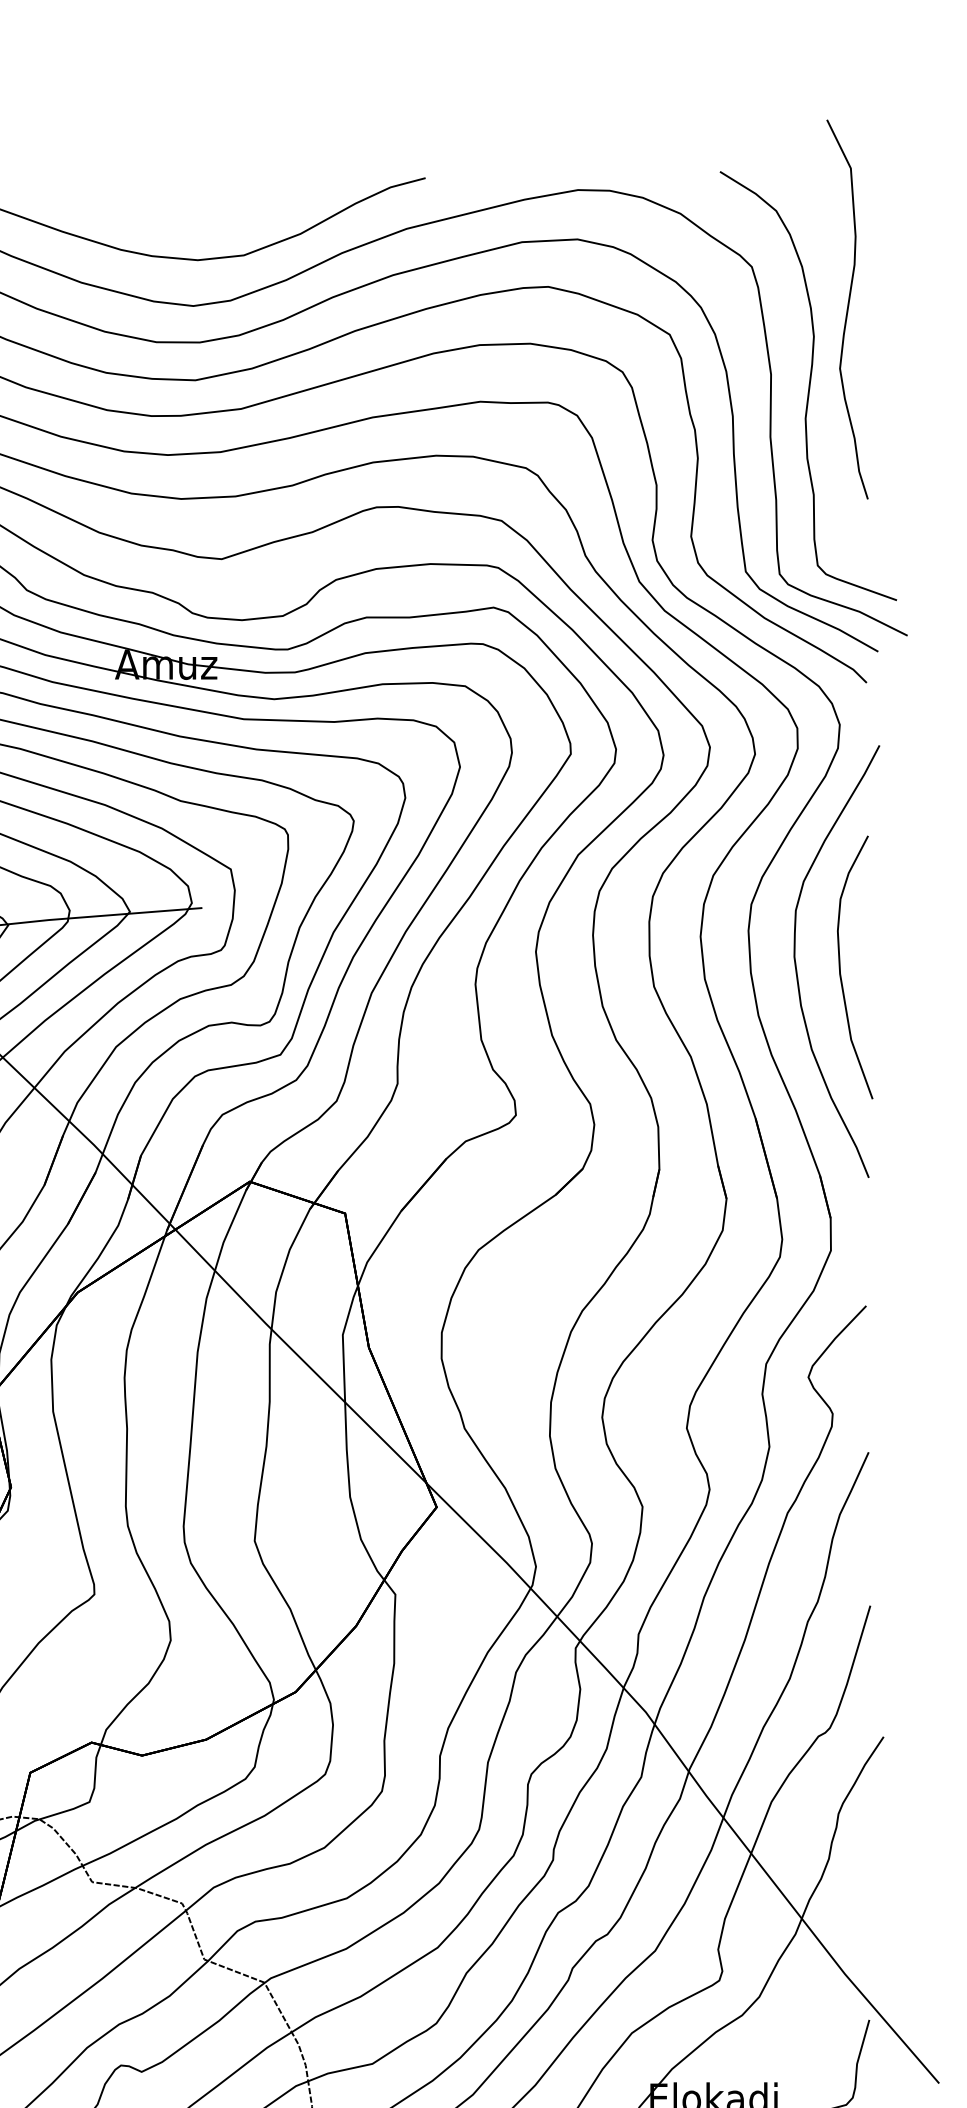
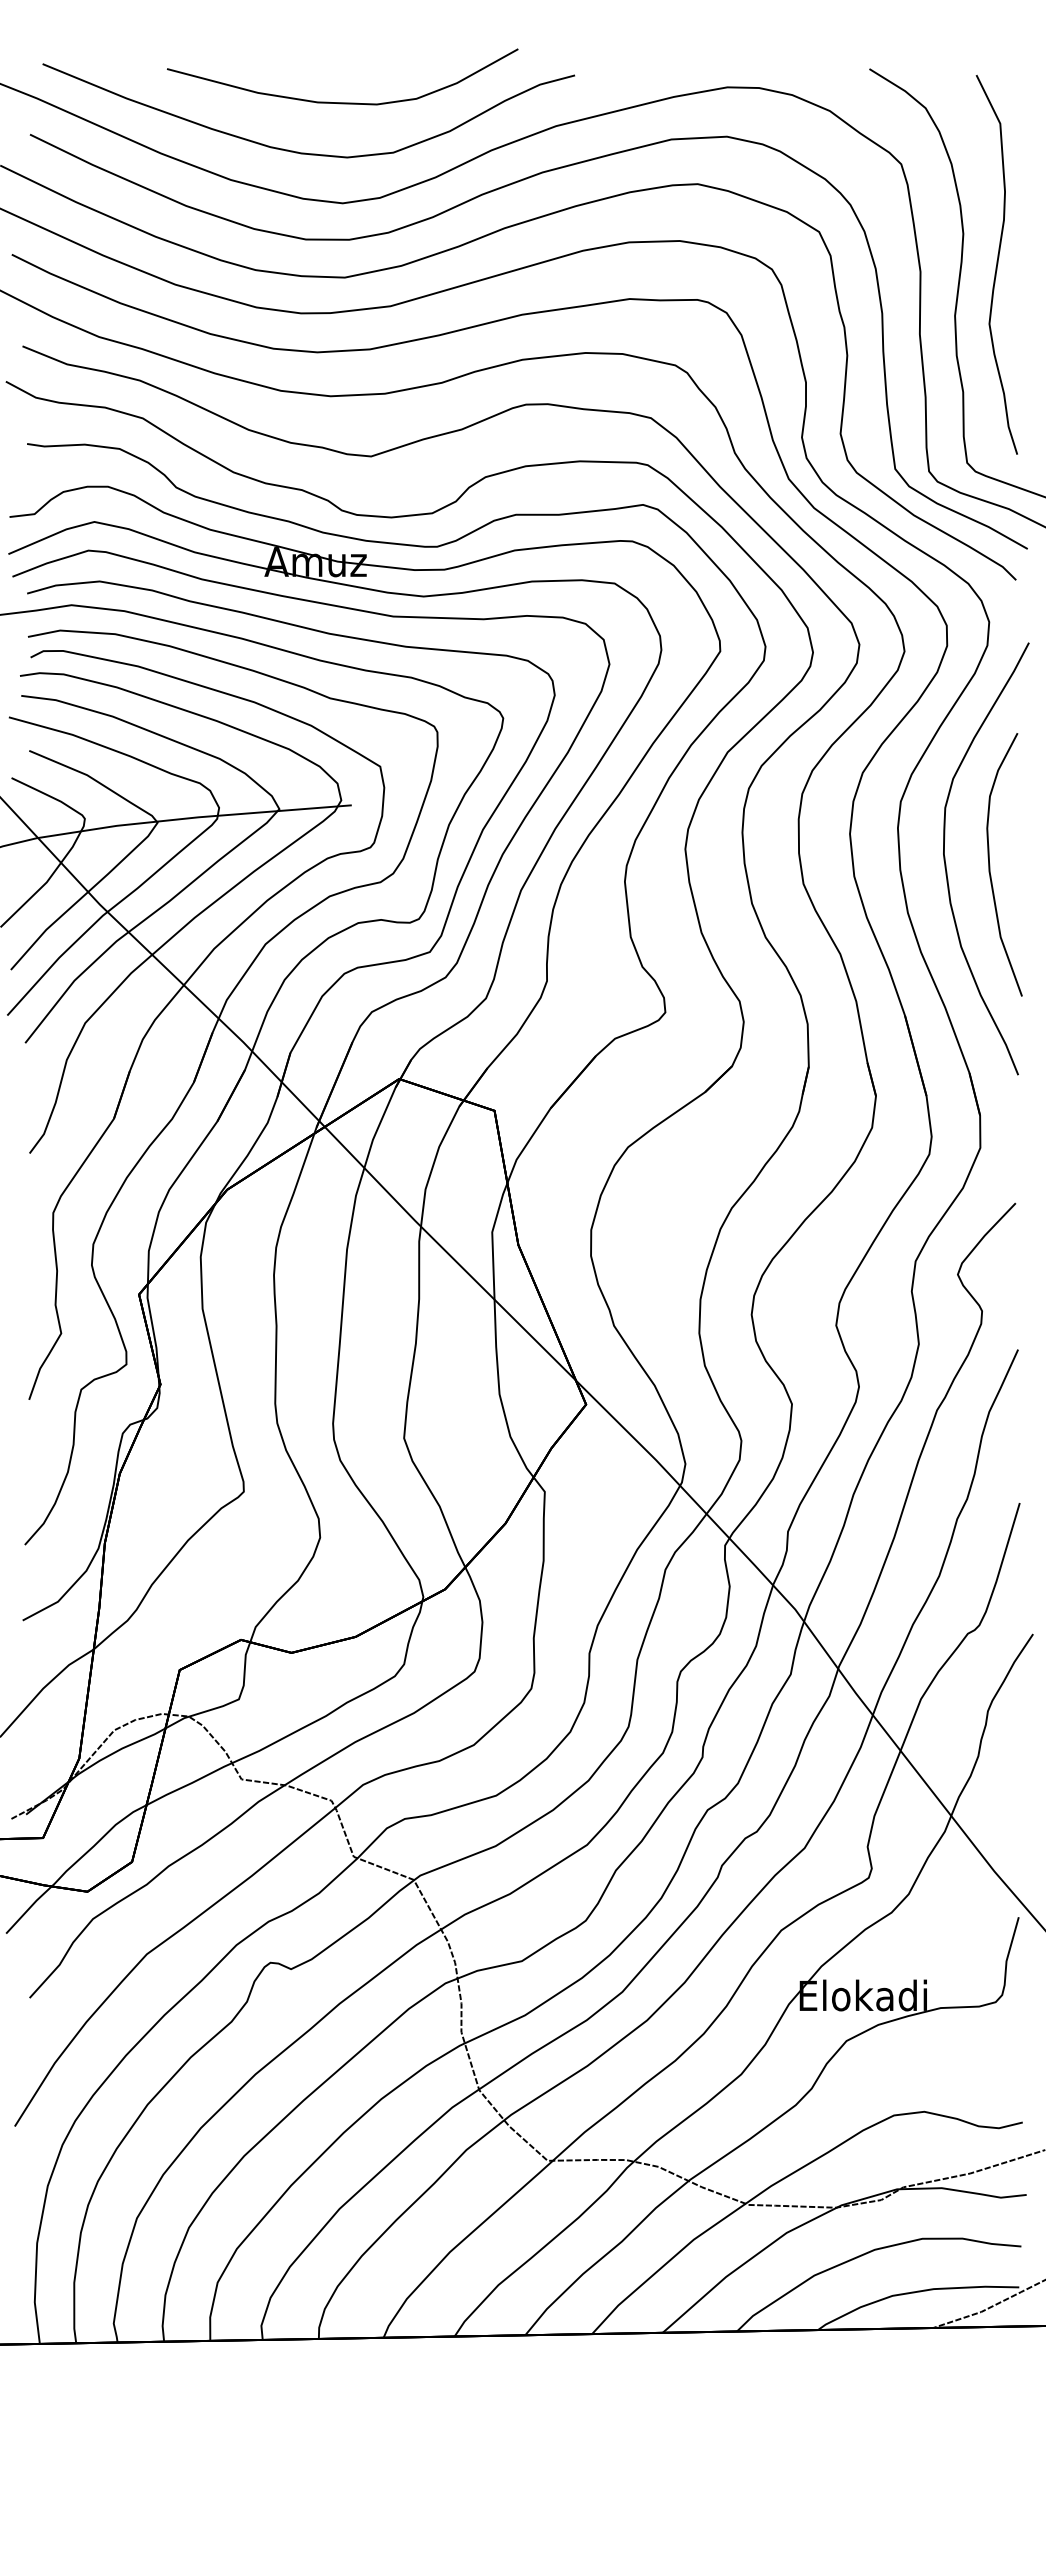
curve: (193, 205) -> (342, 102), added
curve: (847, 309) -> (996, 264), moved

